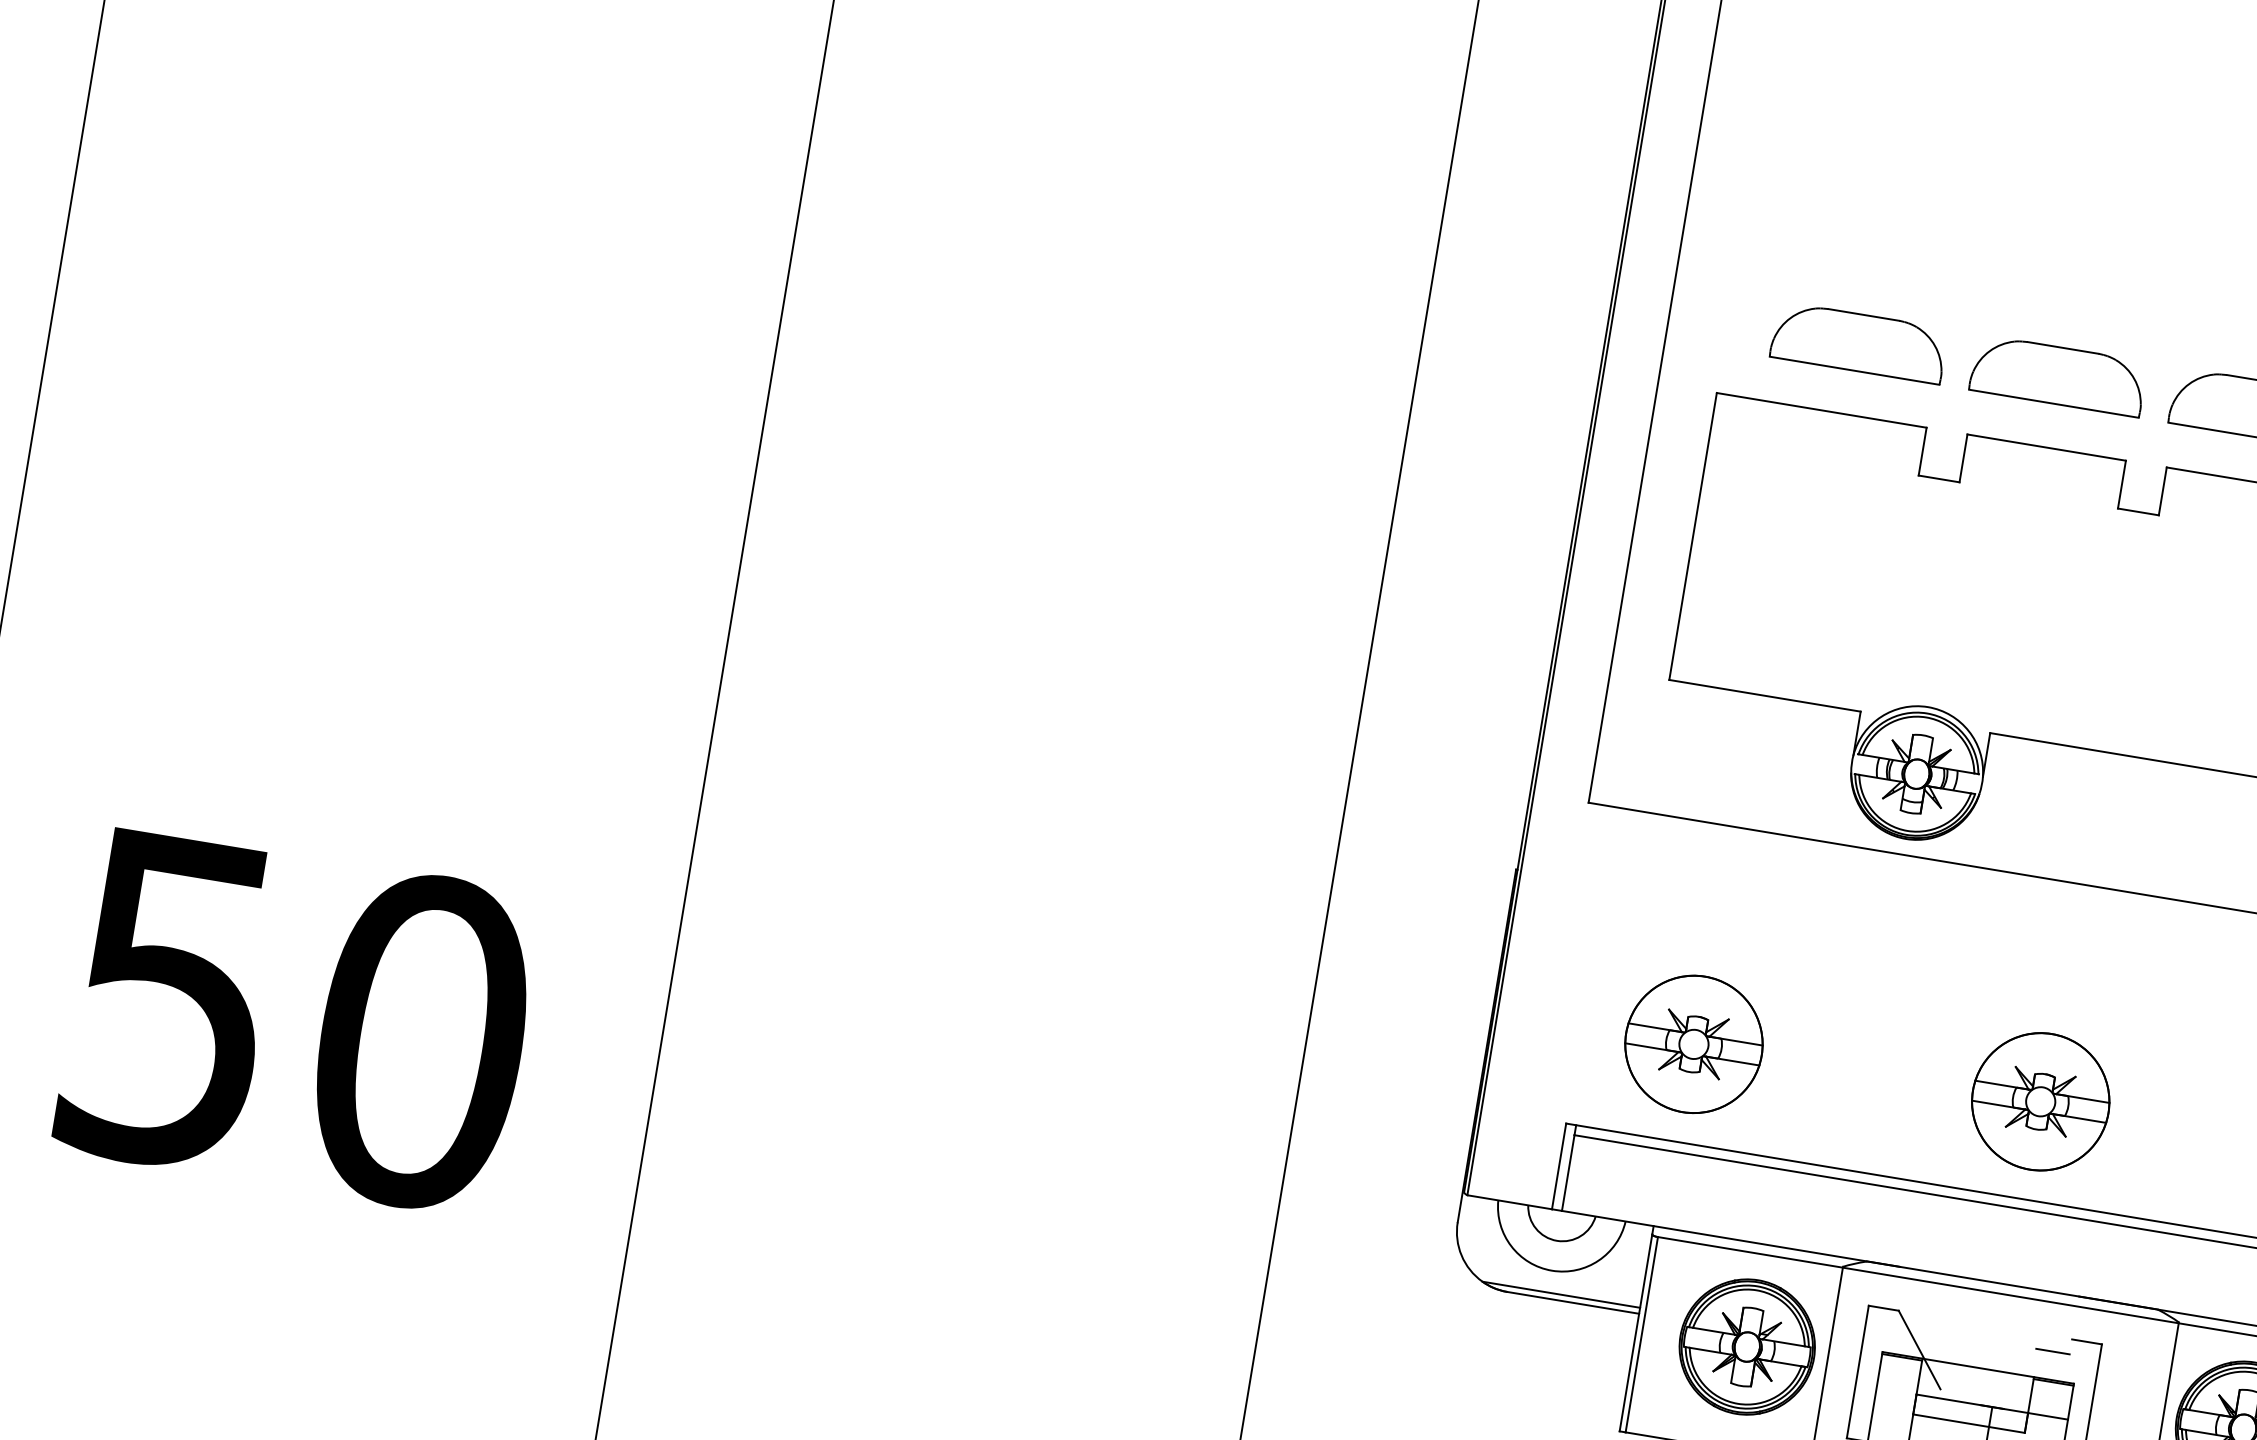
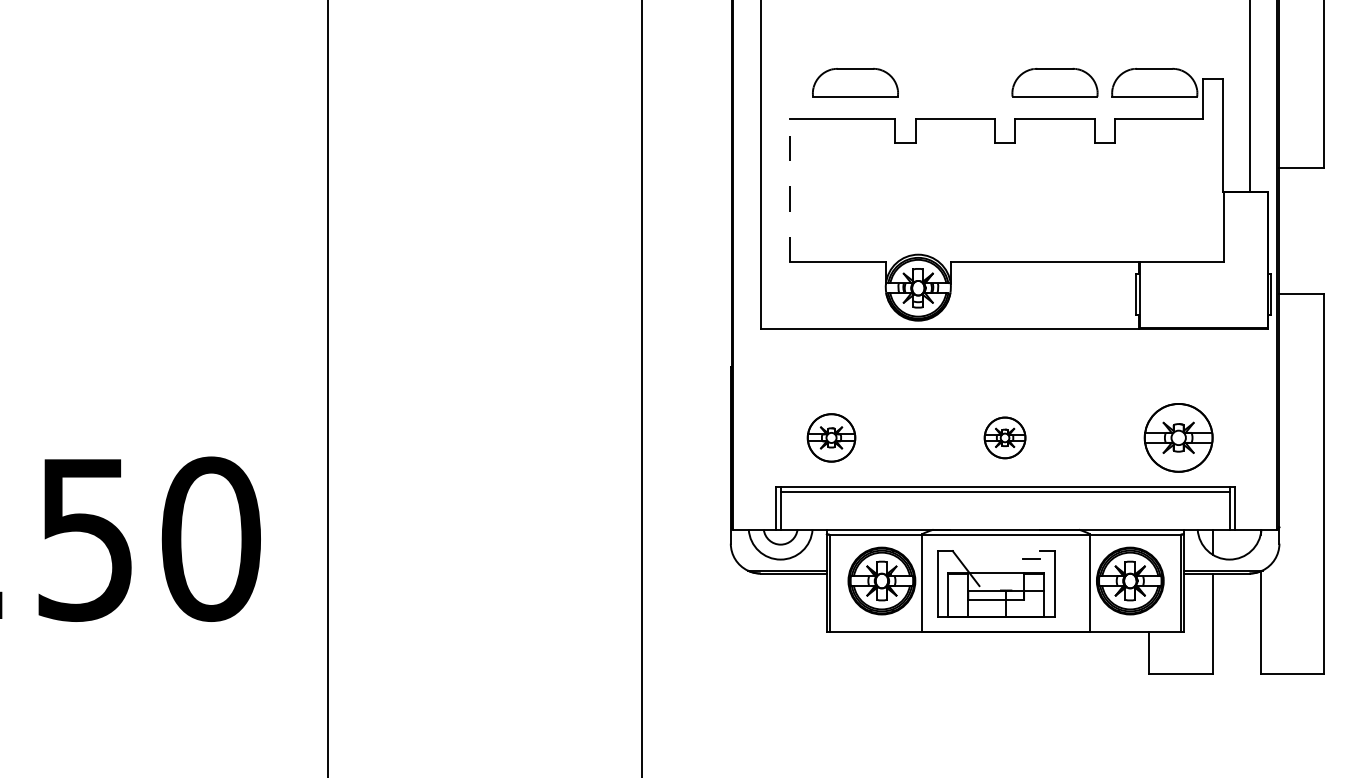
part: (2057, 375) -> (954, 82), removed
line: (1693, 536) -> (790, 190), solid -> dashed
part: (1694, 1043) -> (831, 437), size x0.7
part: (2039, 1100) -> (1004, 437), size x0.6

